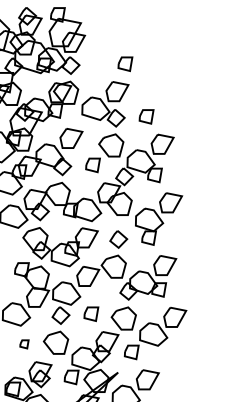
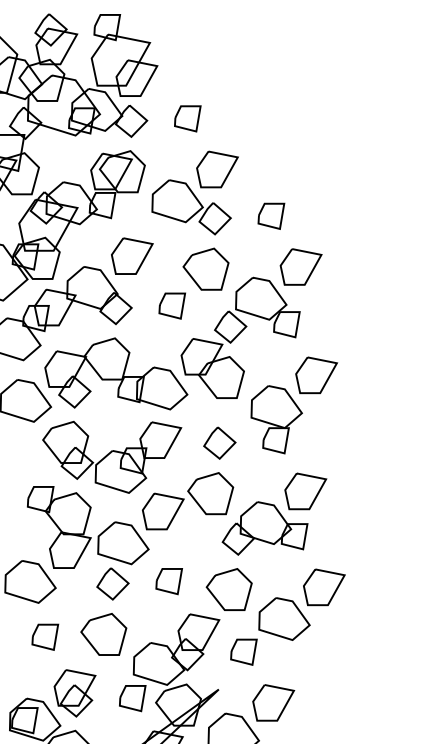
part: (125, 64) -> (187, 119), moved
part: (24, 344) -> (45, 637), size x1.67

